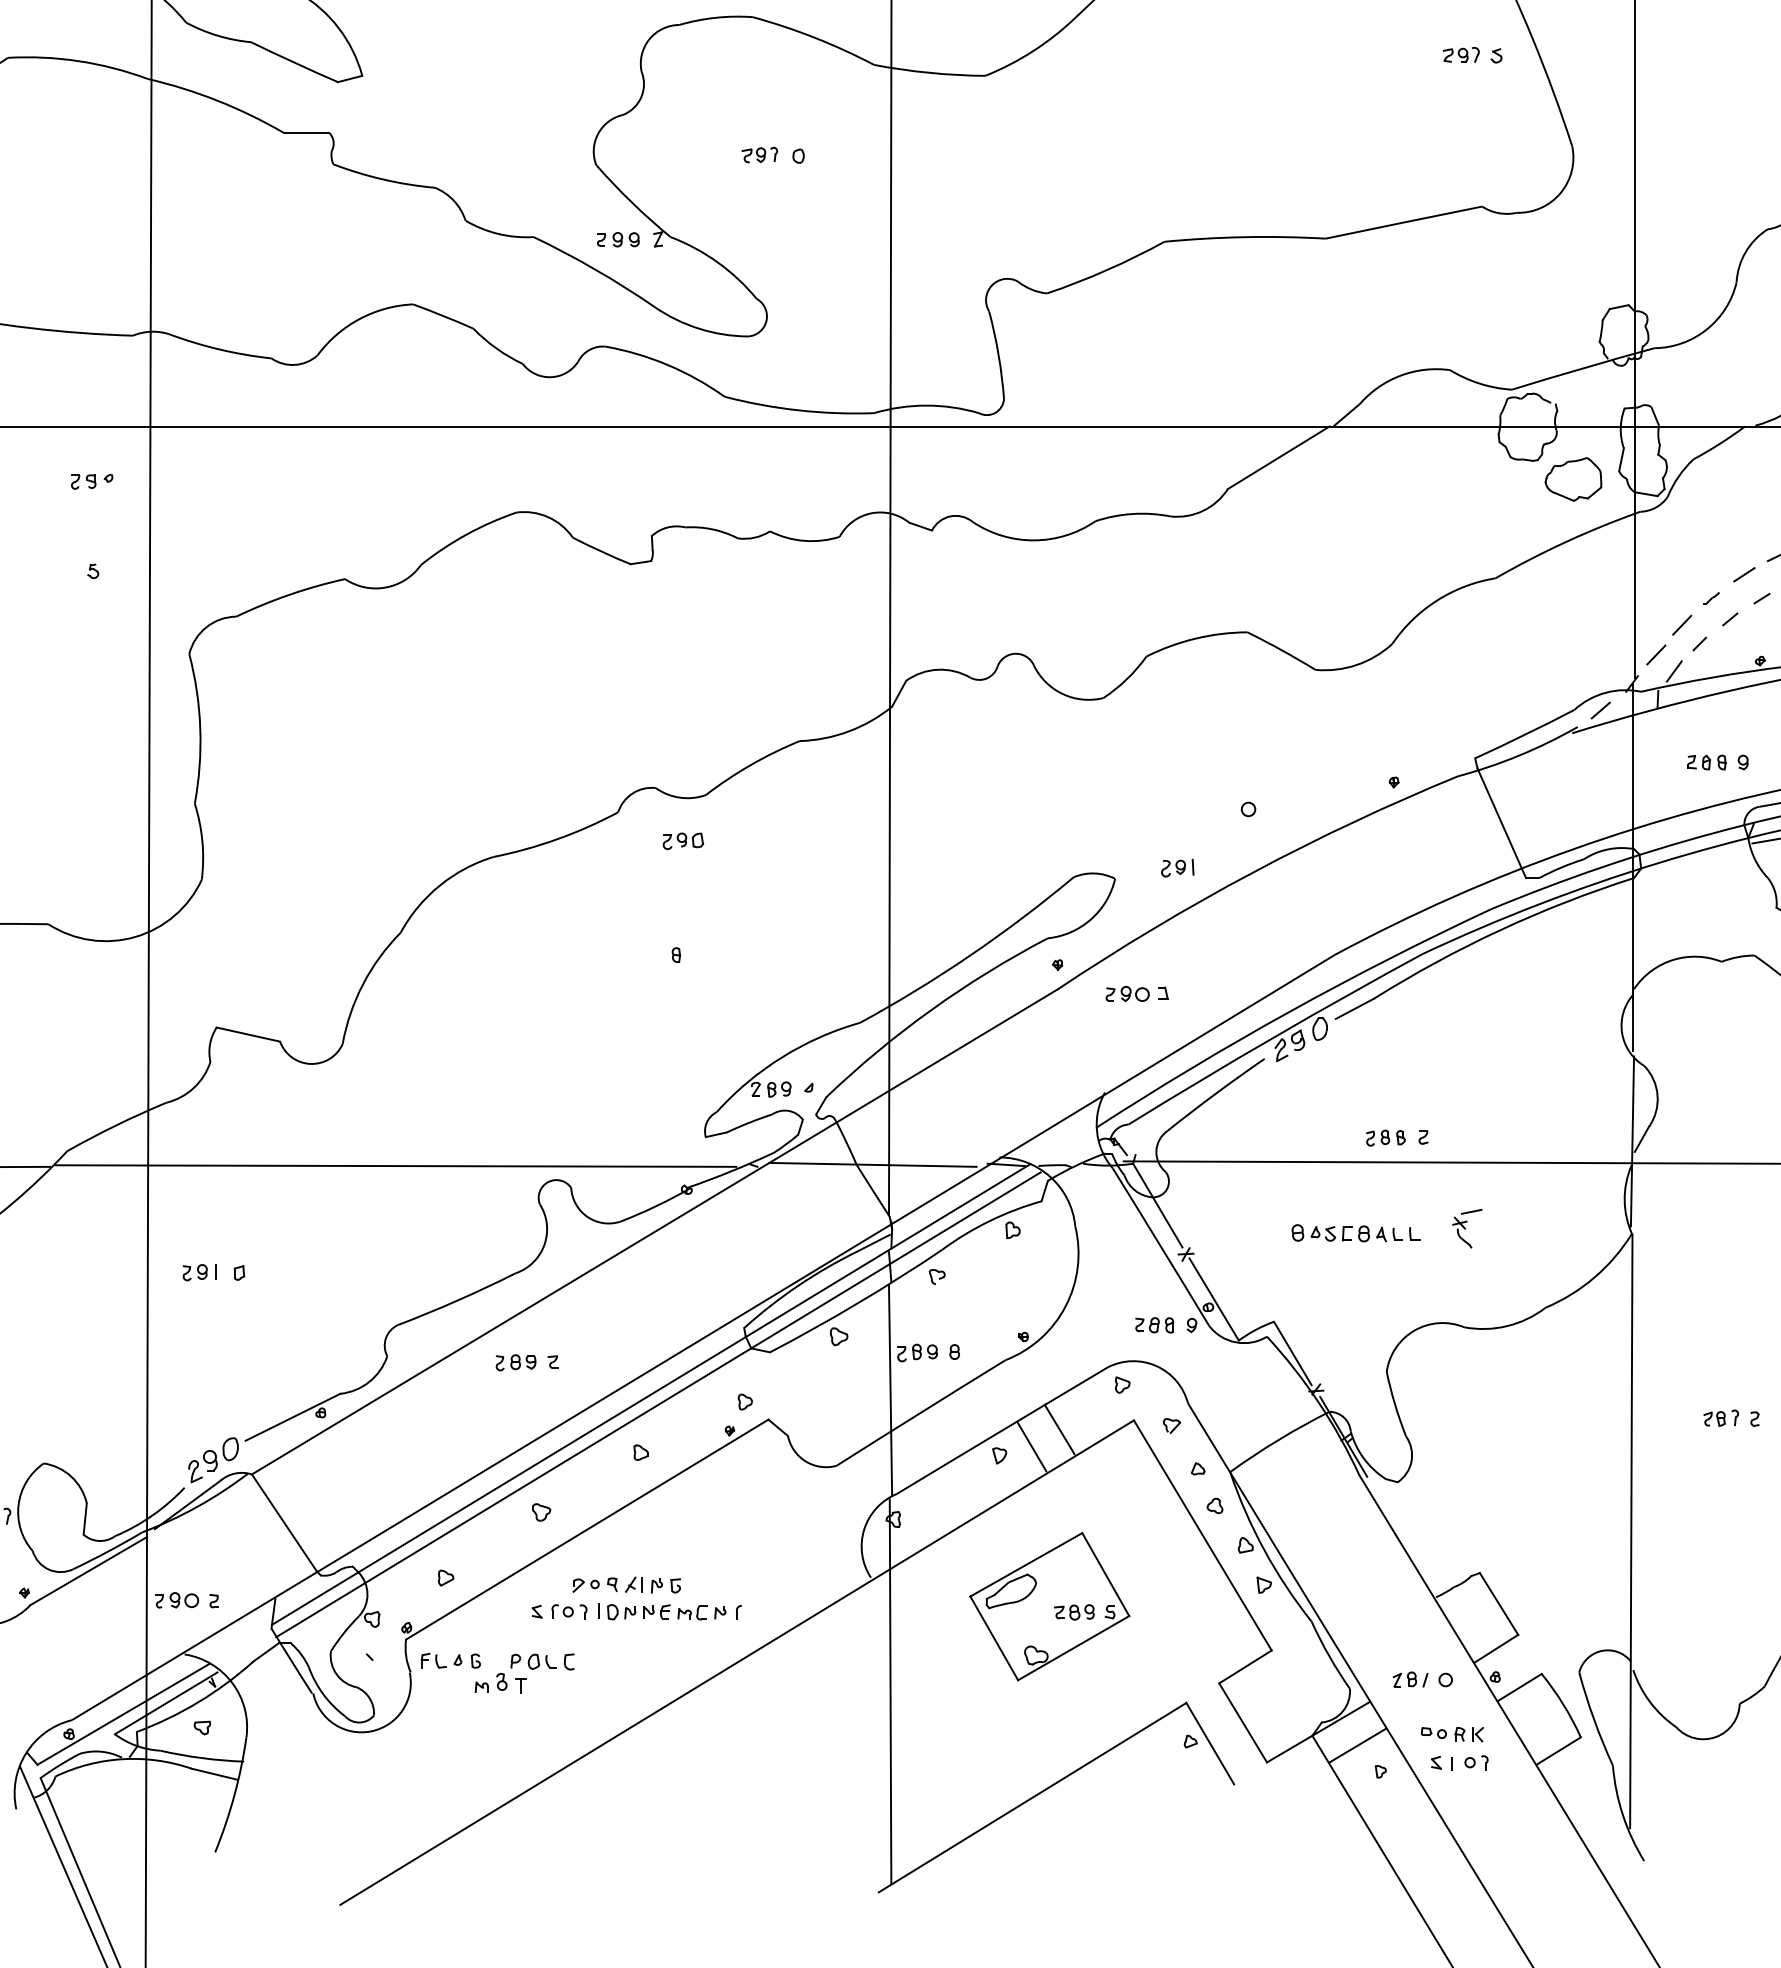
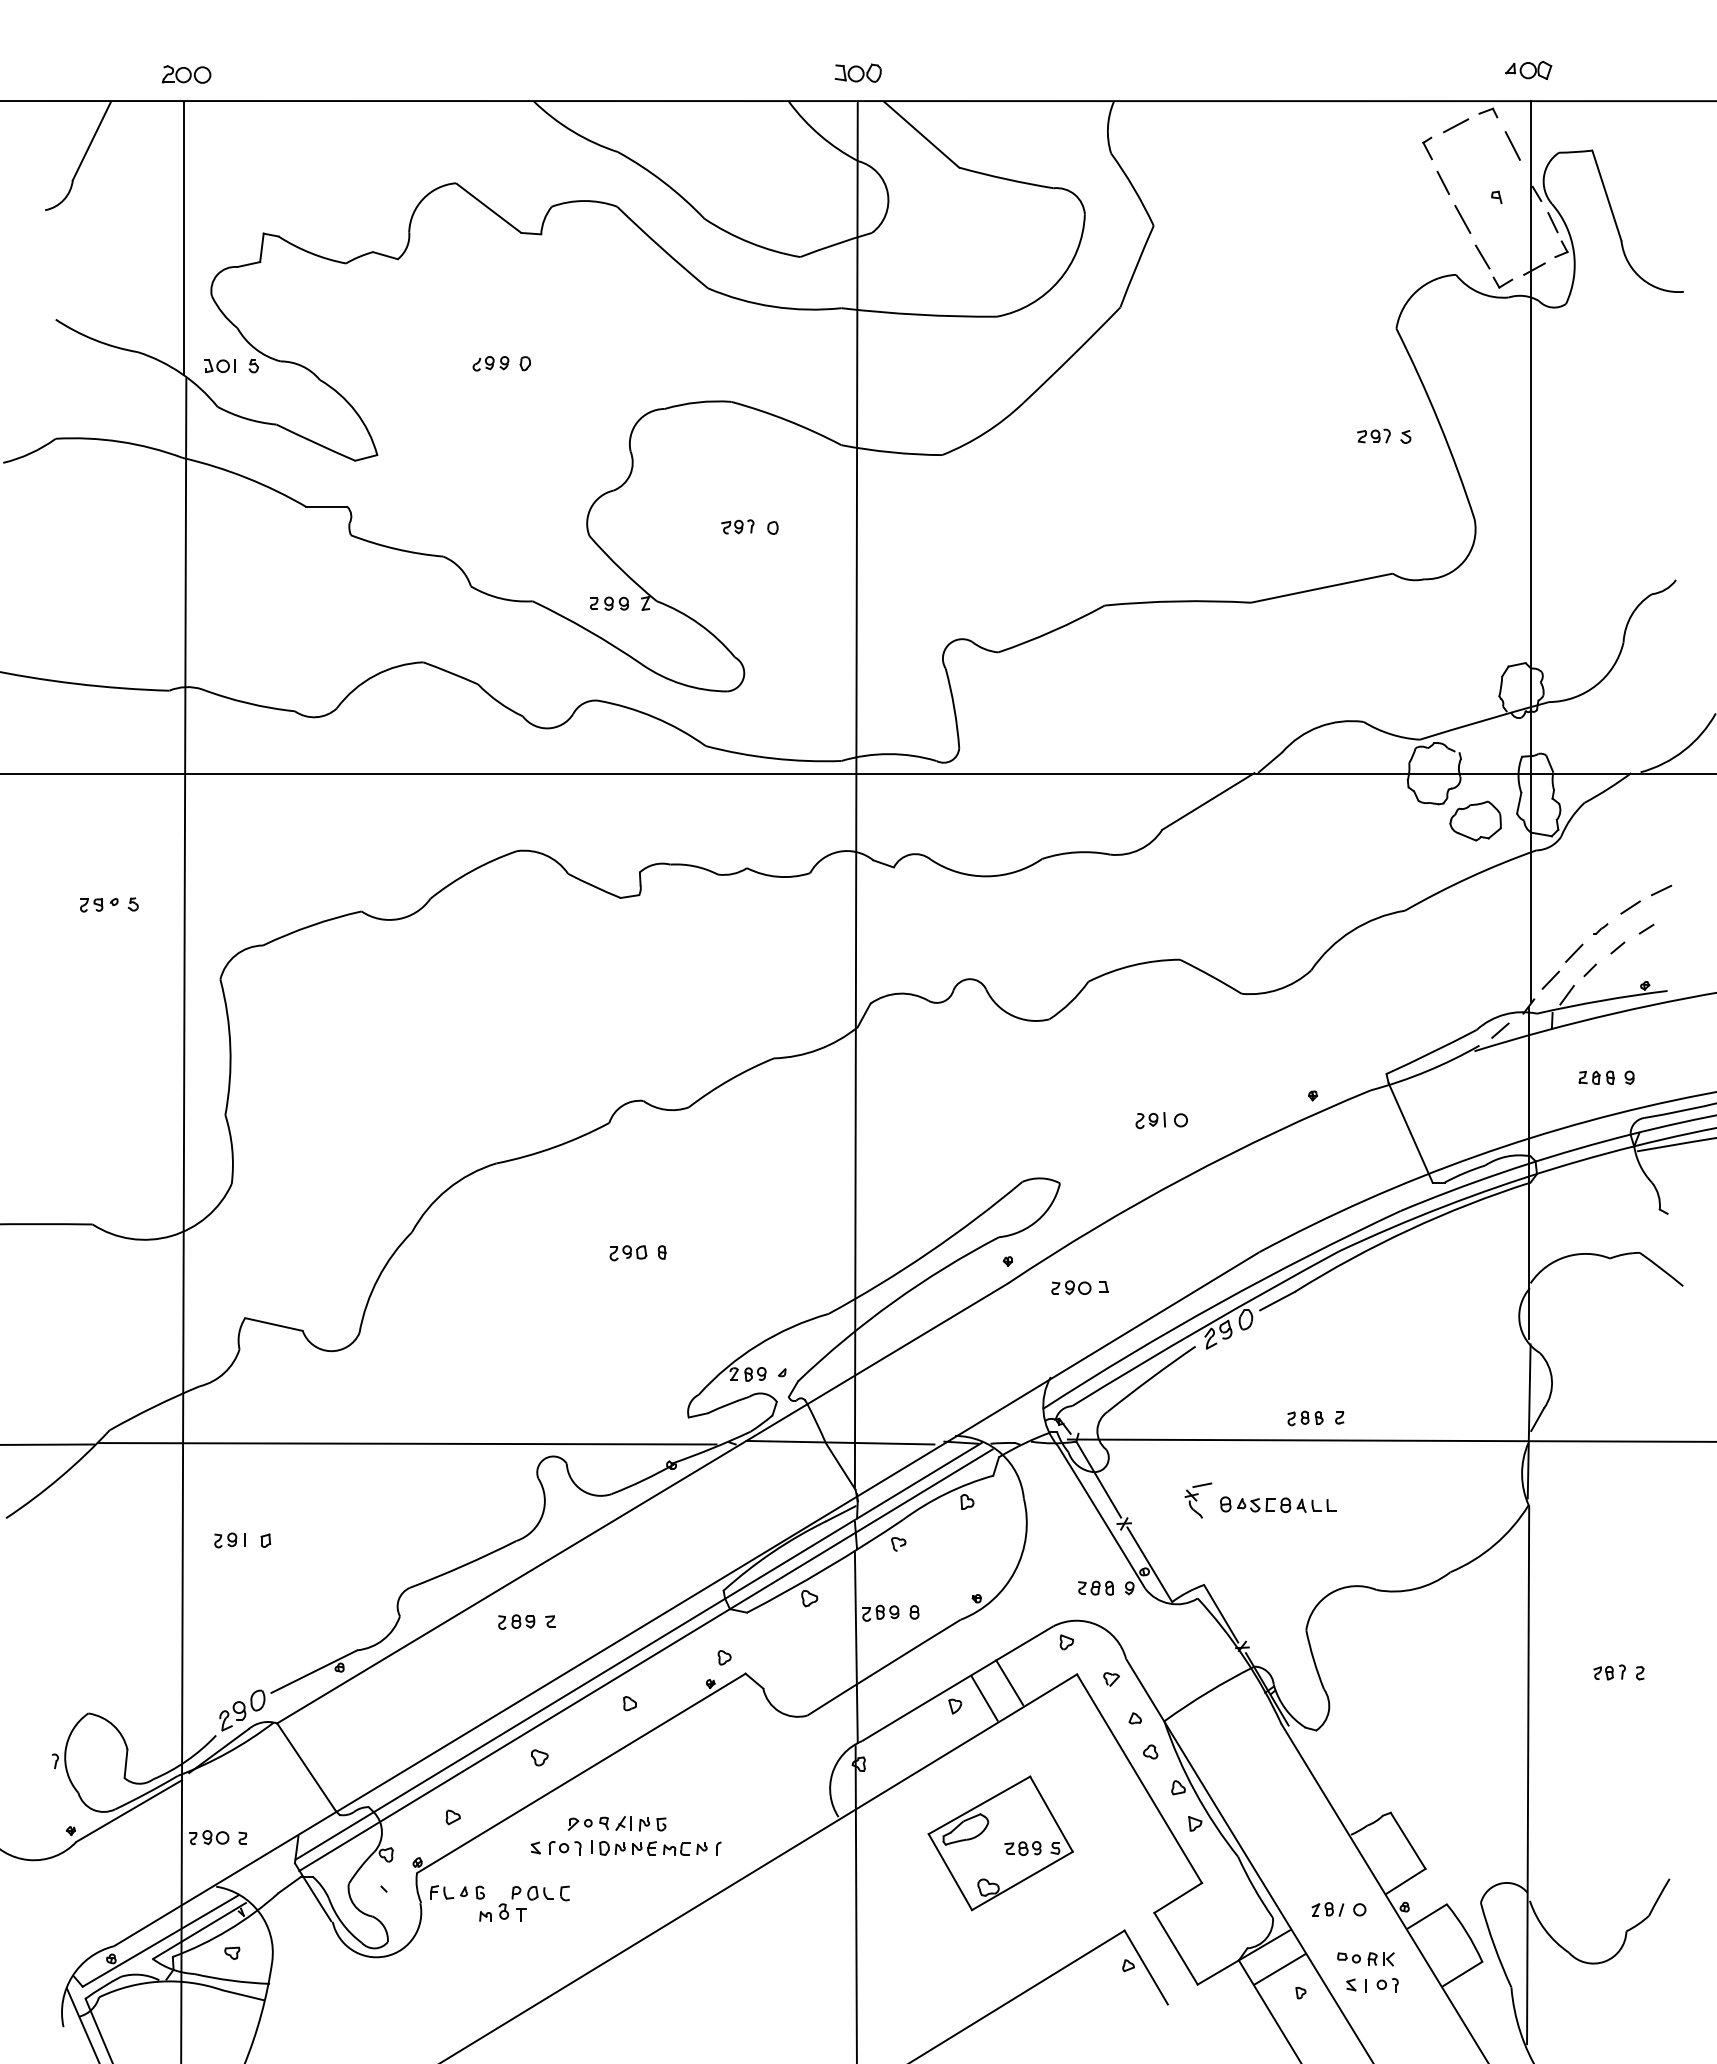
part: (92, 480) -> (99, 904), moved
part: (683, 841) -> (628, 1253), moved
part: (1177, 868) -> (1150, 1120), moved
part: (1467, 1228) -> (1198, 1500), moved

